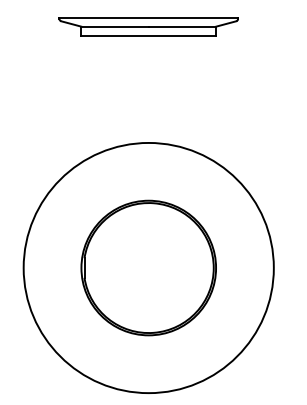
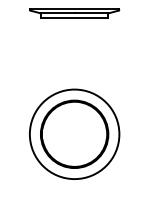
circle: (148, 268) -> (74, 134), size x0.71

